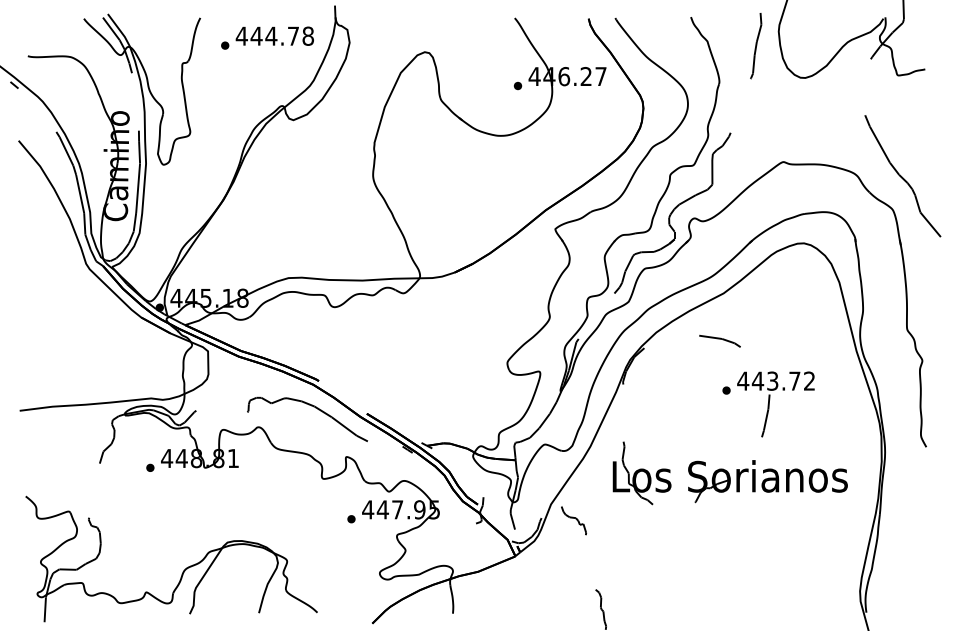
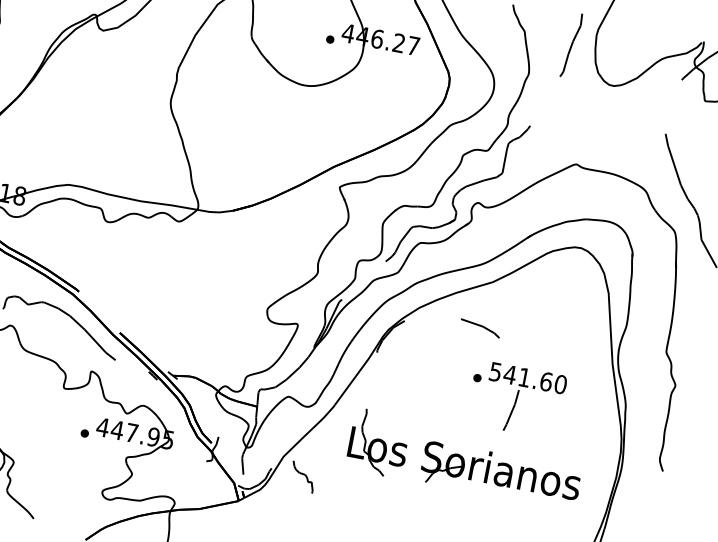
text: (776, 380) -> (528, 377), 443.72 -> 541.60

